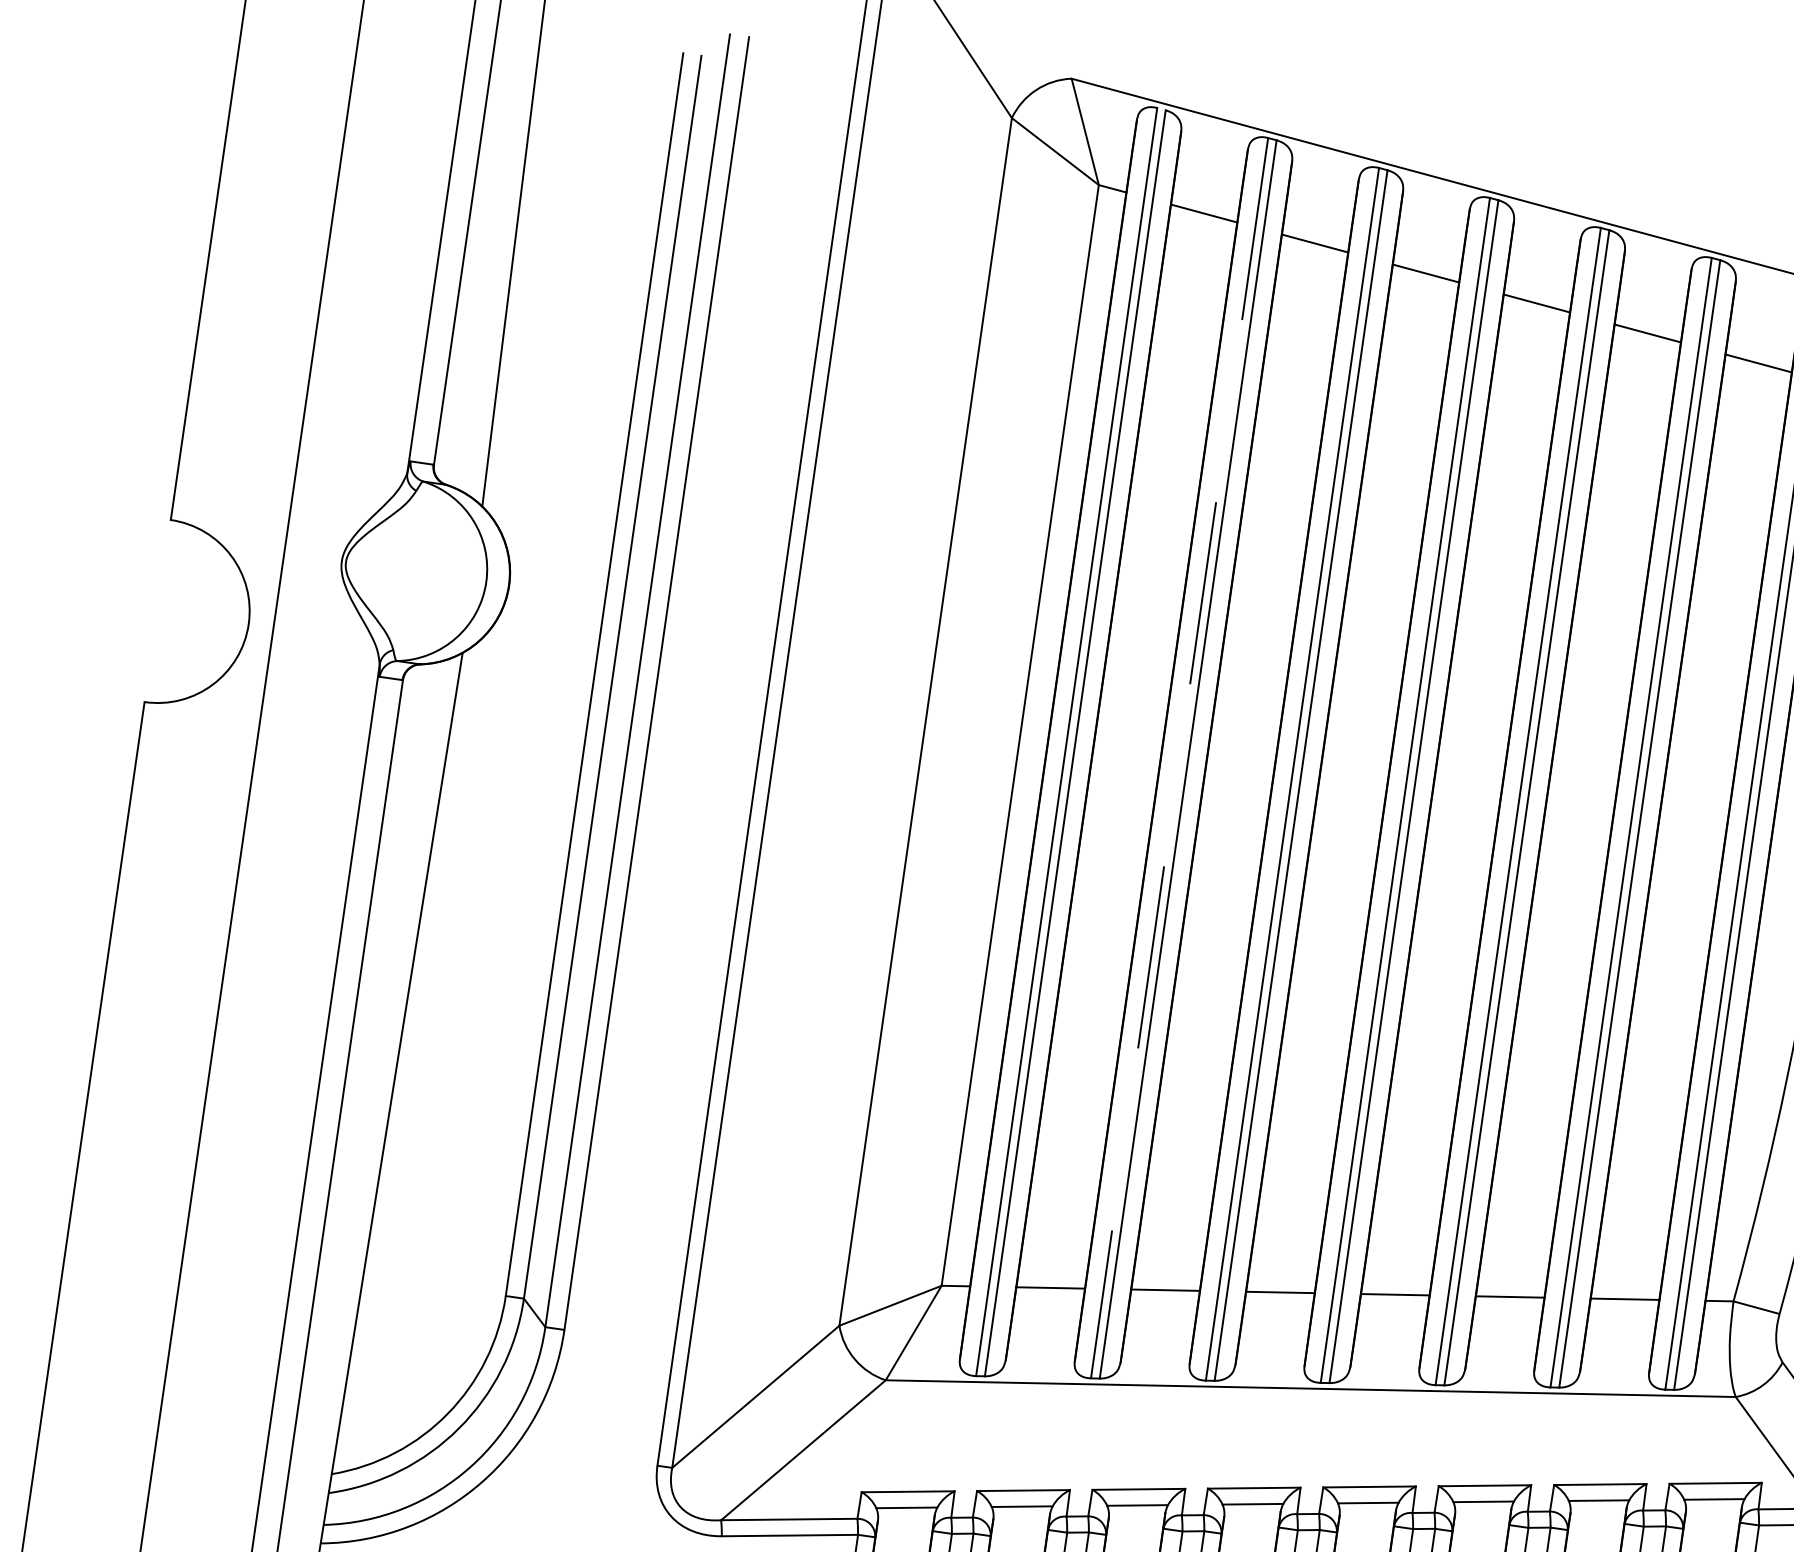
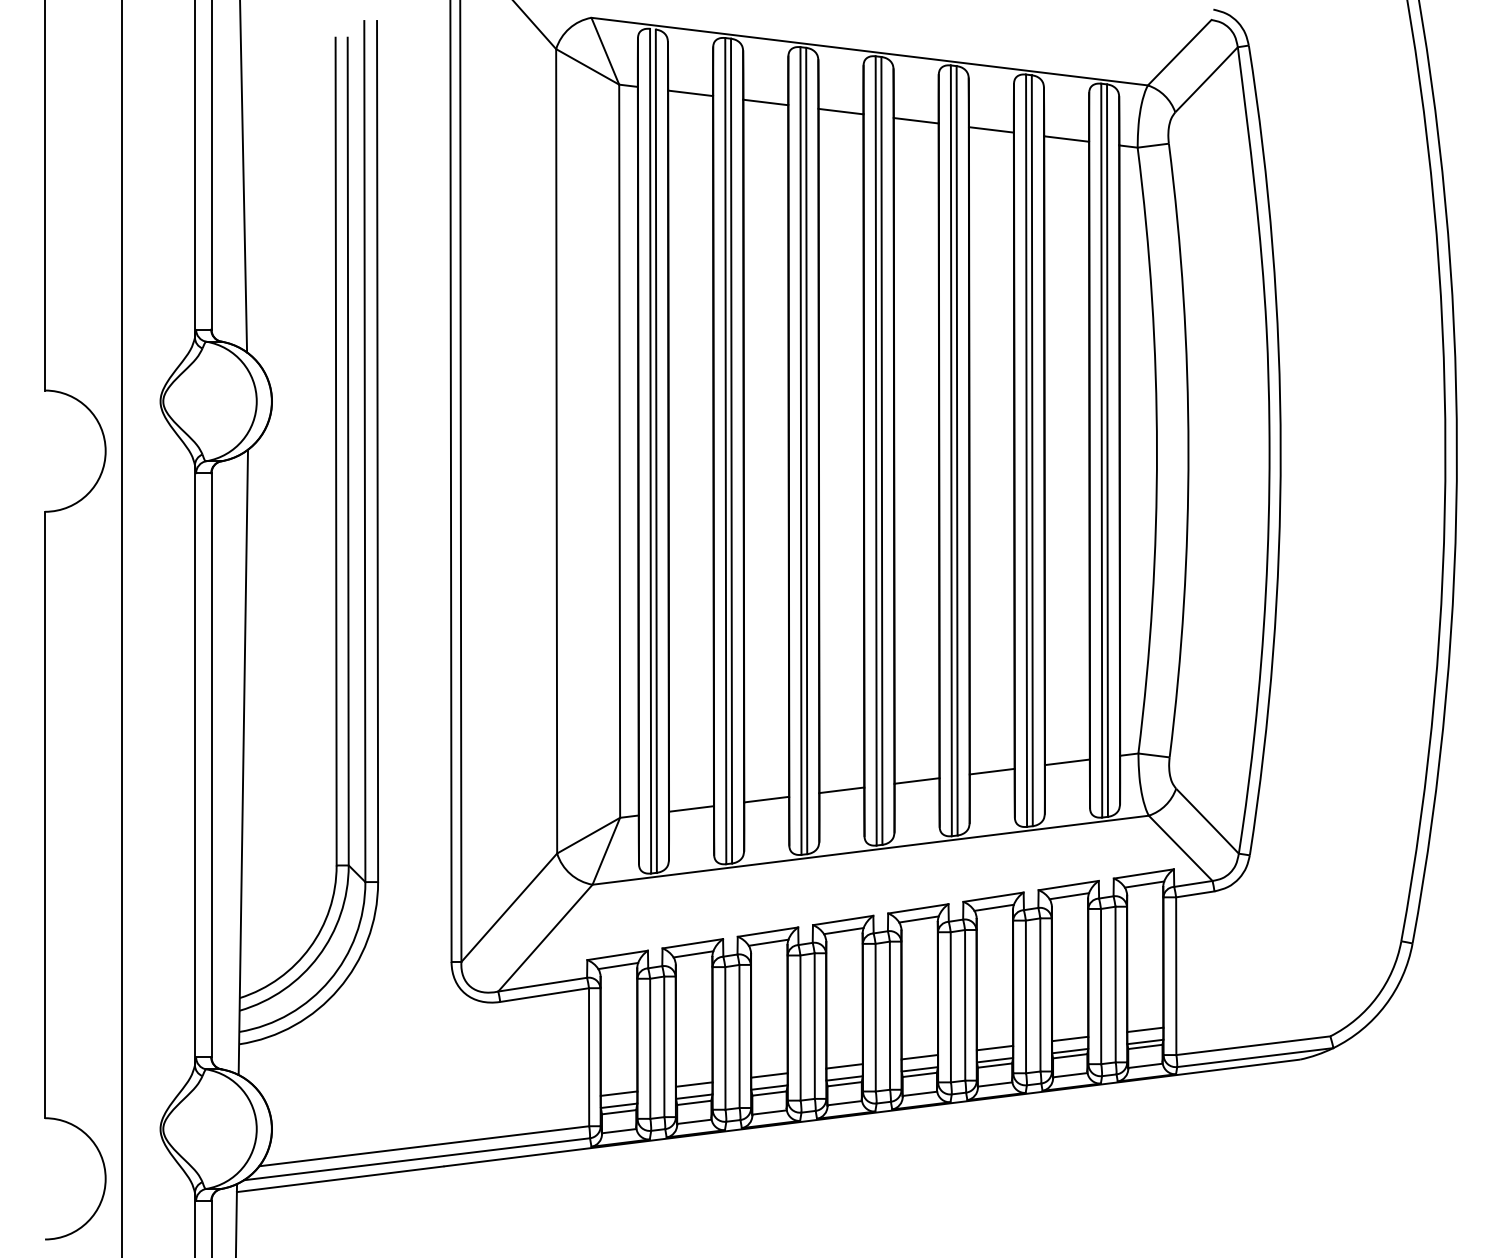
line: (1179, 758) -> (725, 451), dashed -> solid

